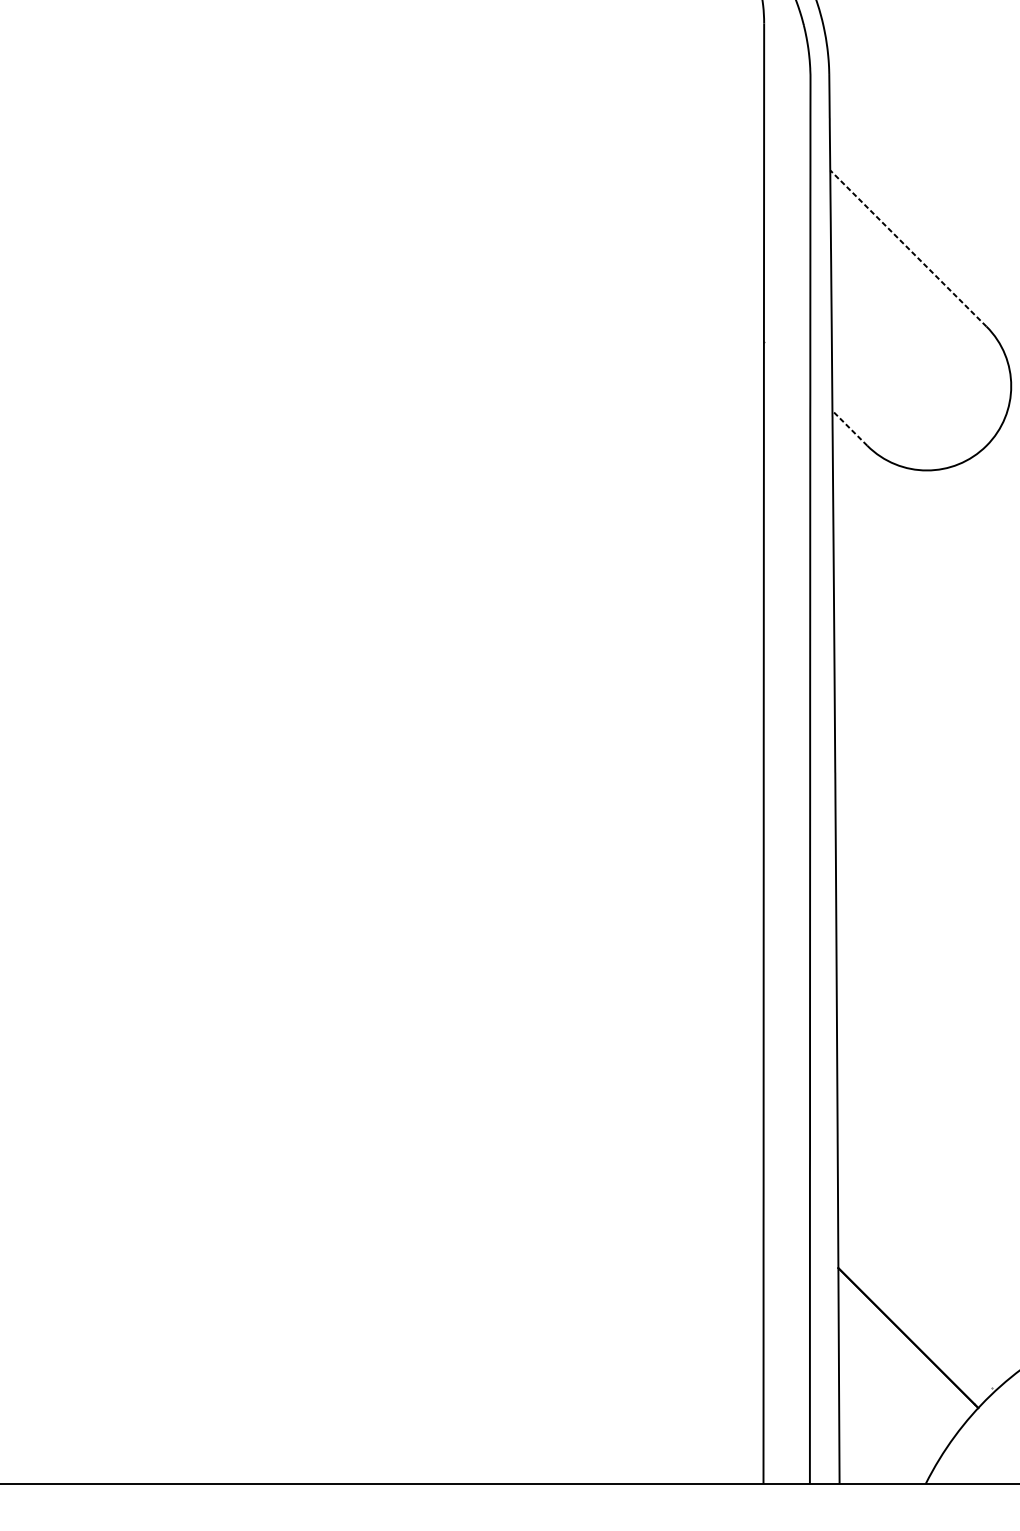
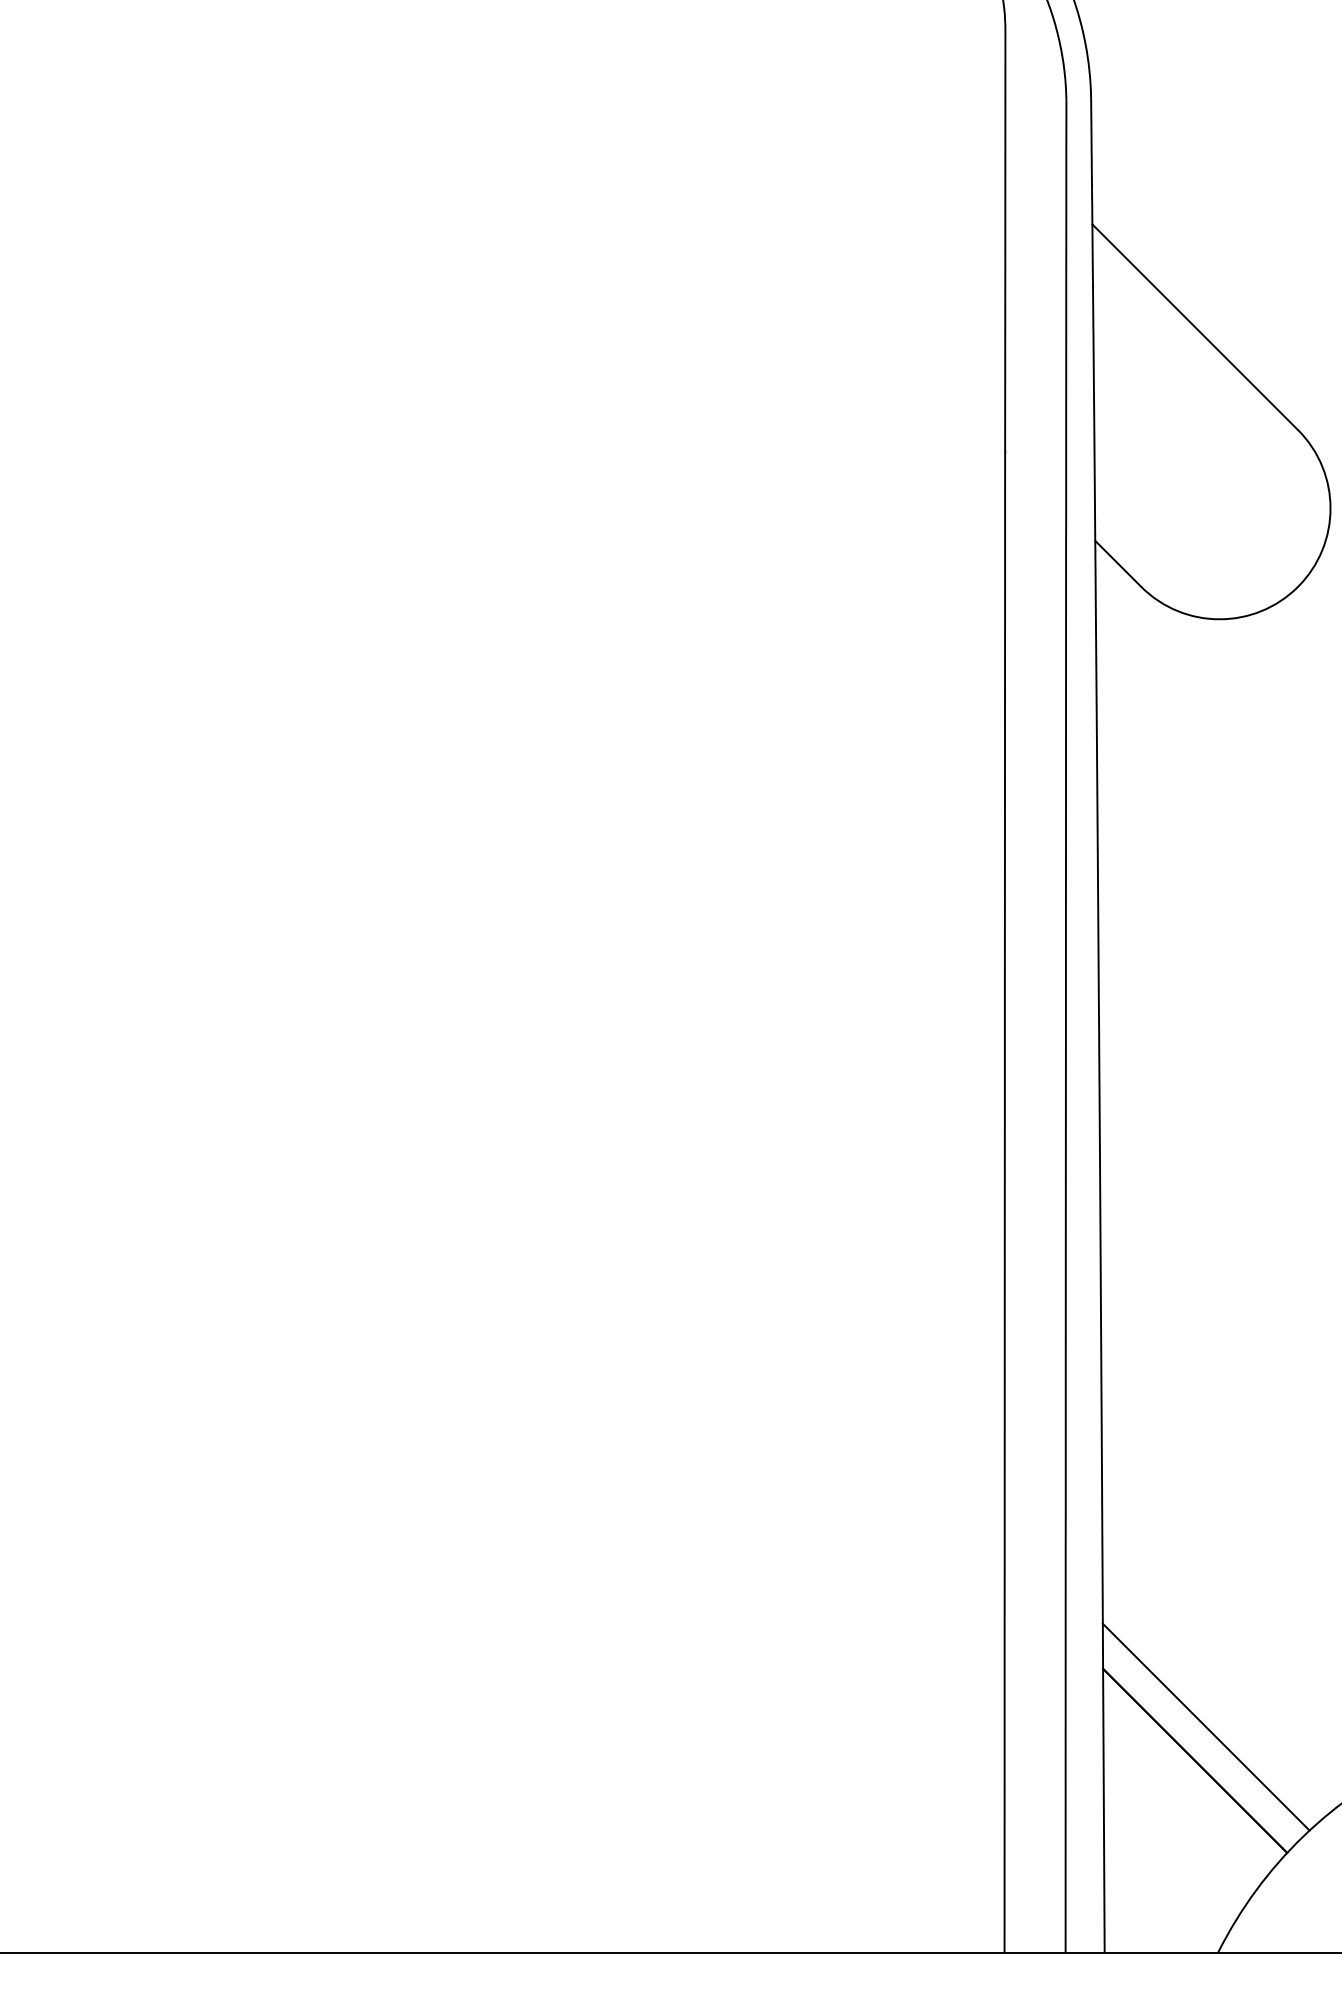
line: (907, 247) -> (1194, 326), dashed -> solid
line: (849, 428) -> (1117, 563), dashed -> solid
line: (916, 1311) -> (1205, 1726), added

